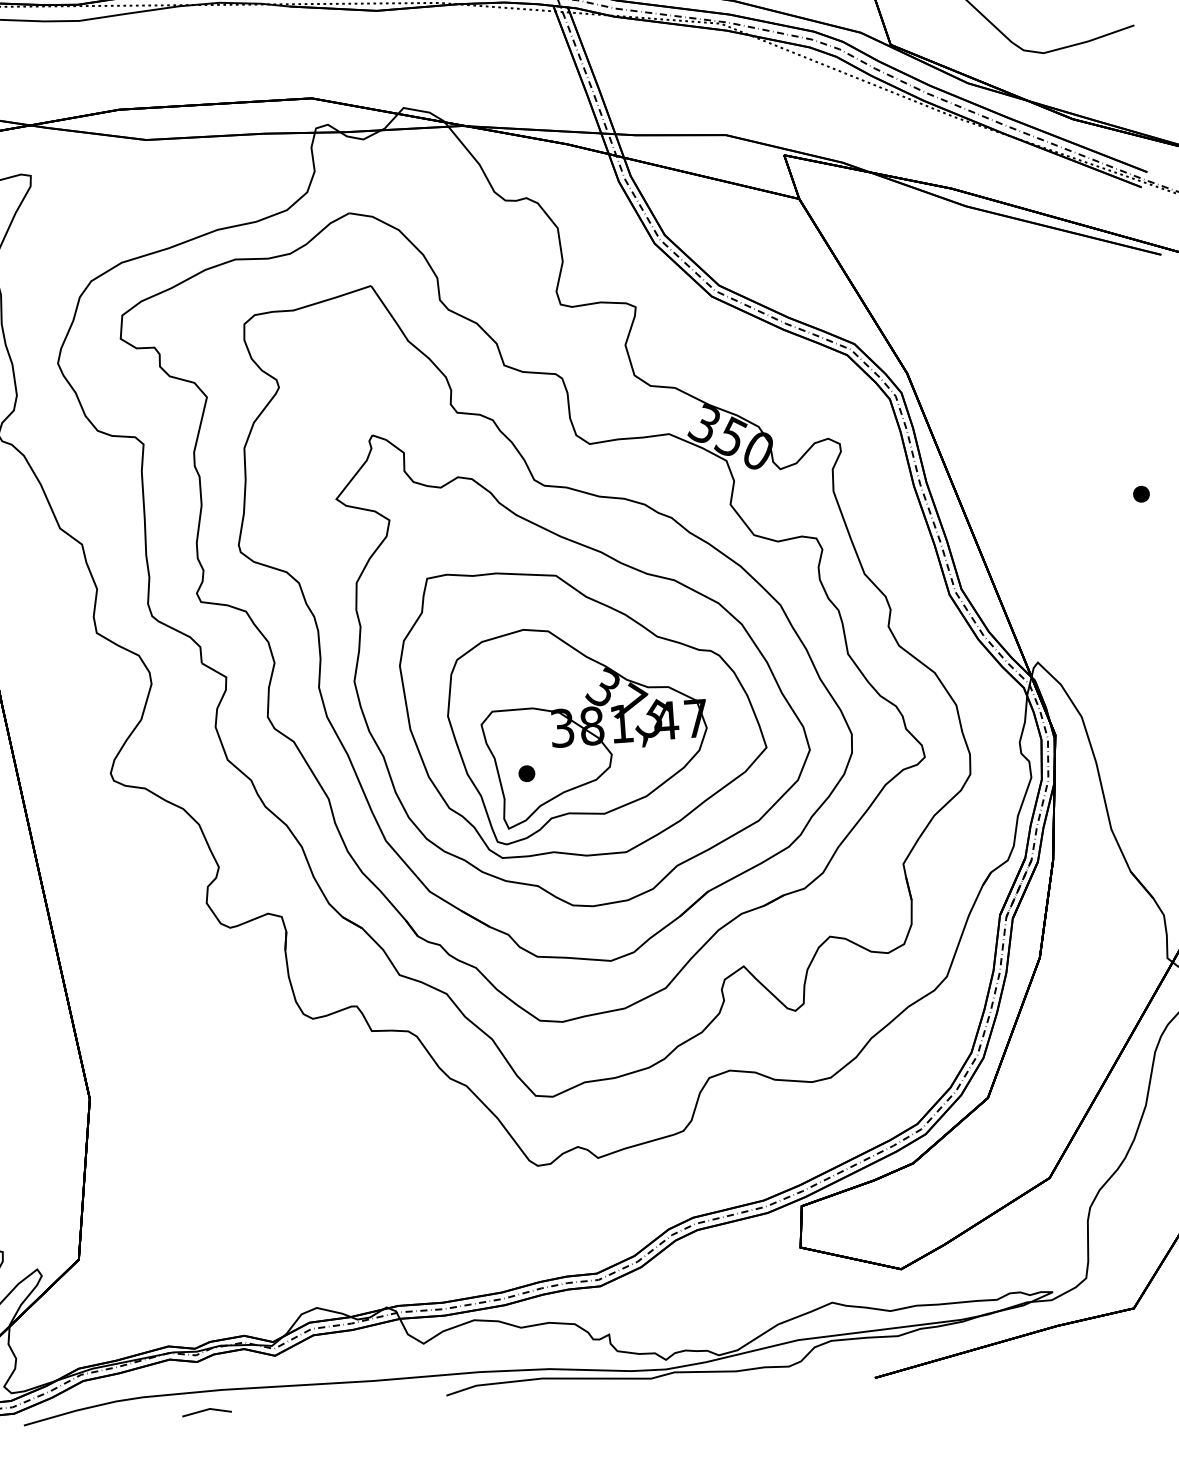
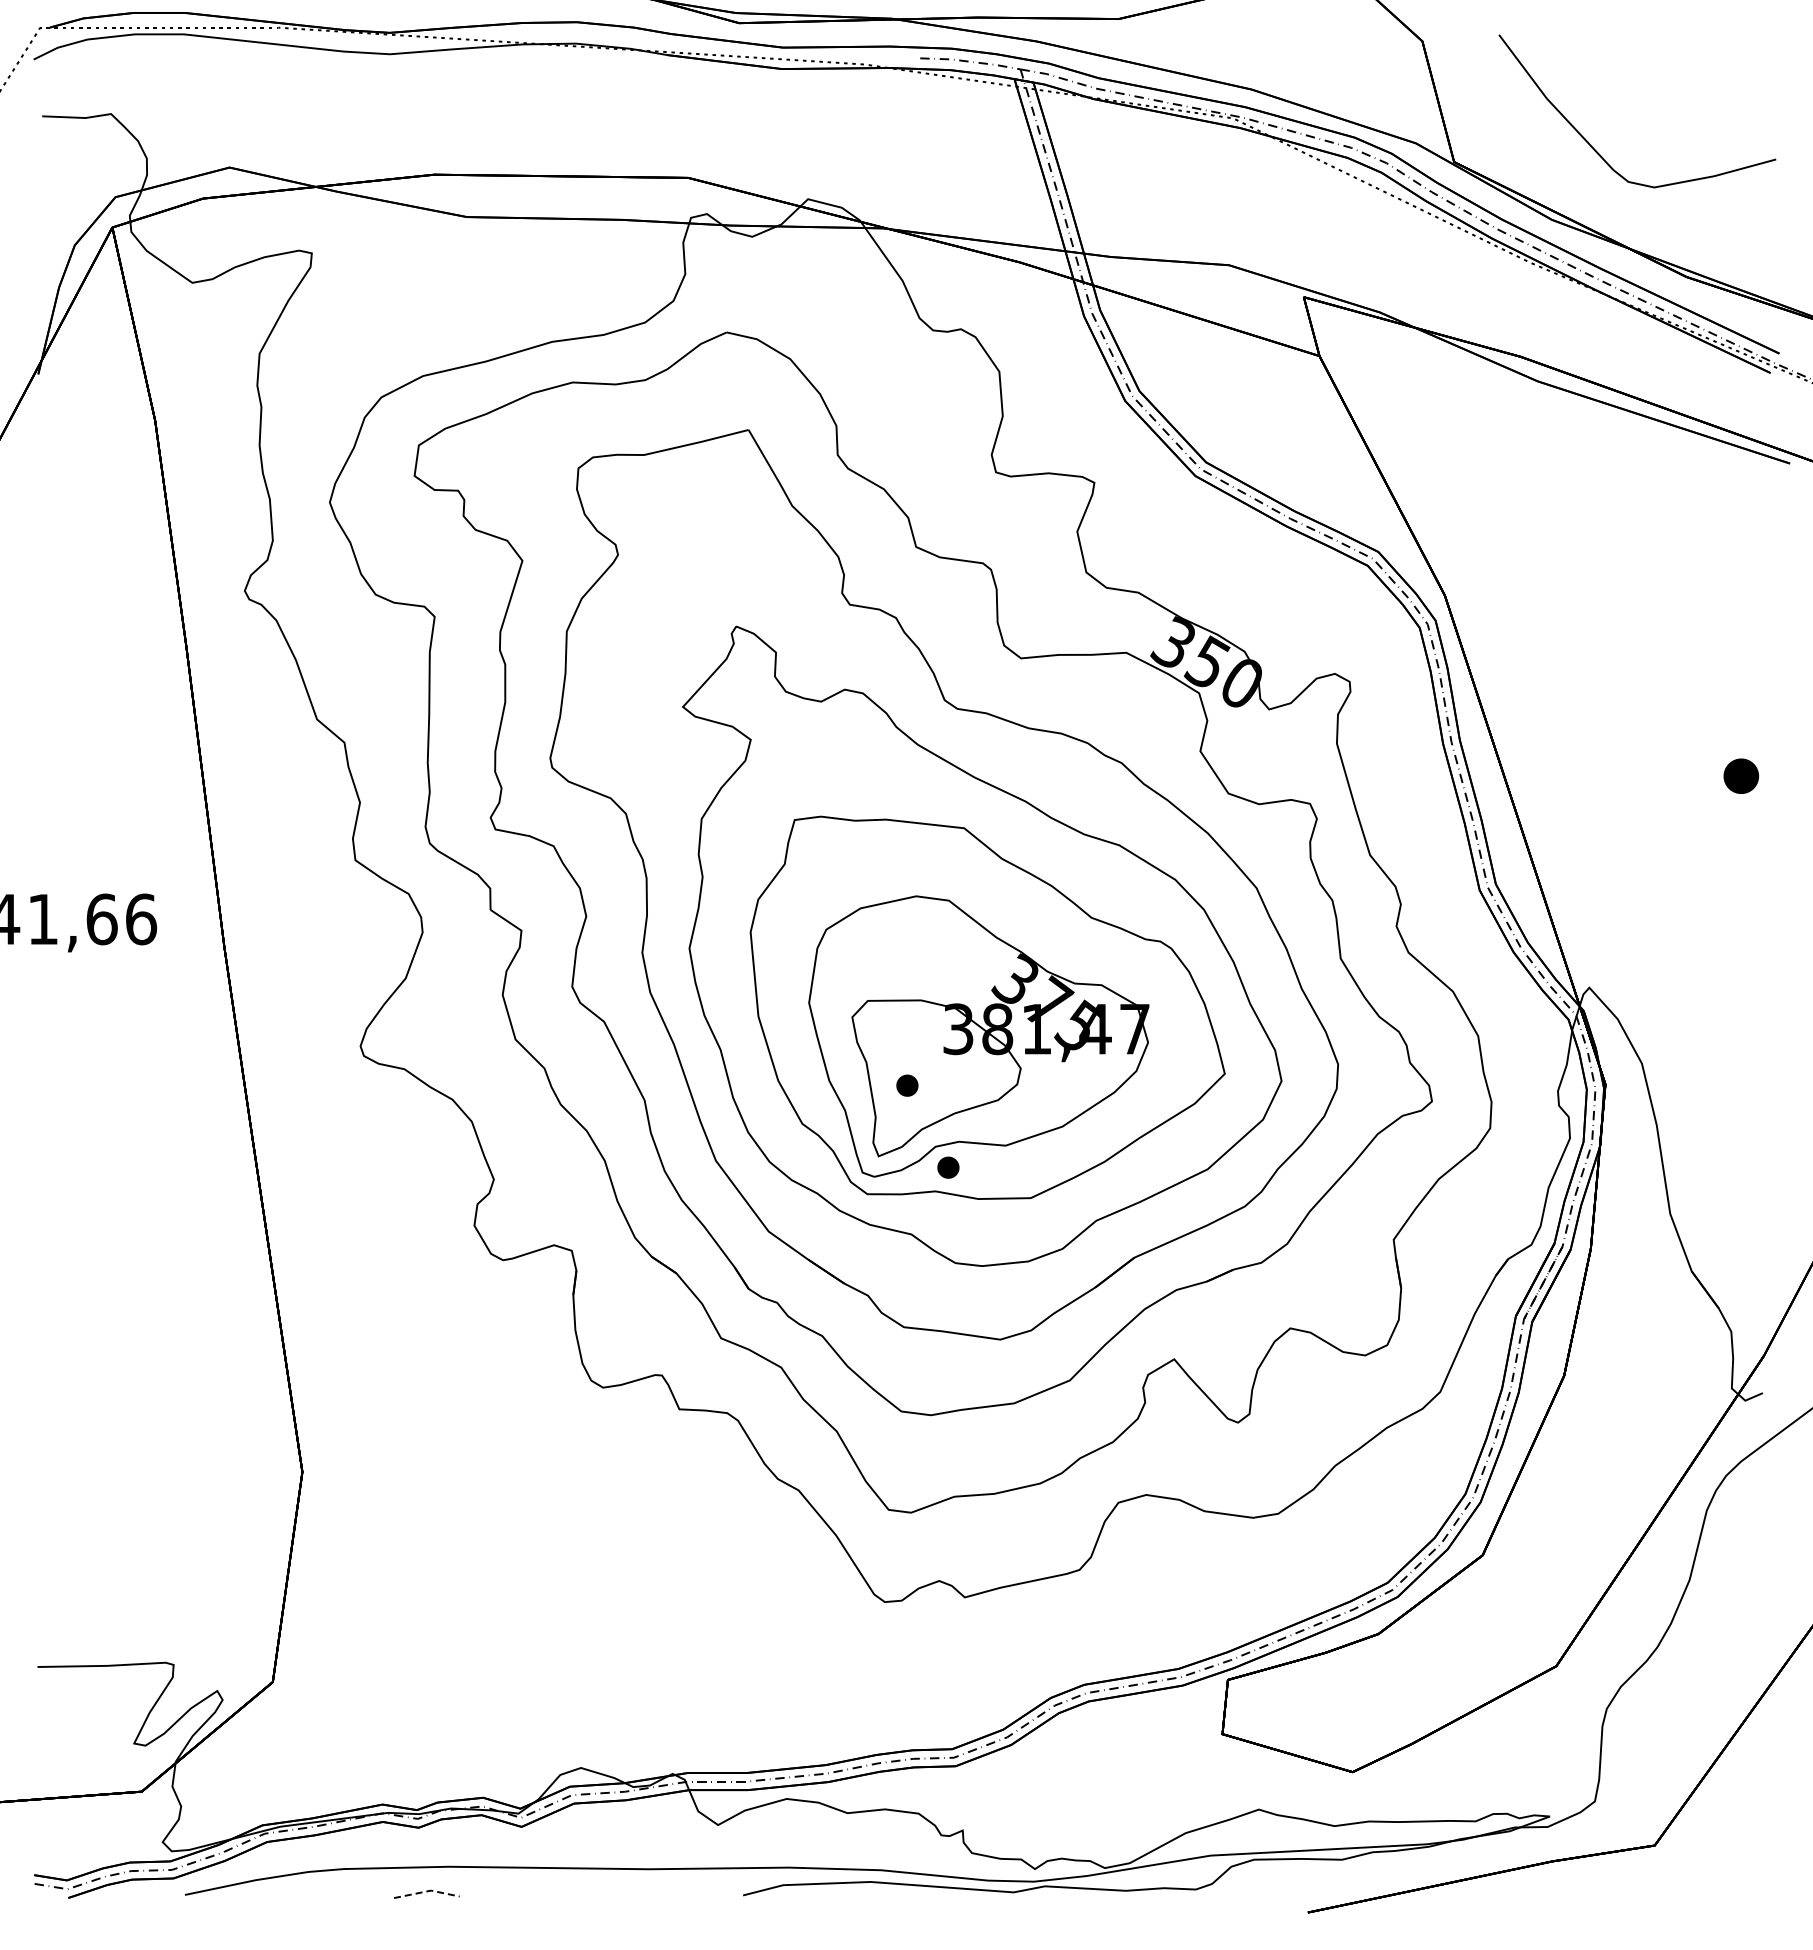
part: (1141, 494) -> (1741, 776), size x1.6
part: (562, 833) -> (948, 1167), added
line: (208, 1409) -> (428, 1891), solid -> dashed

